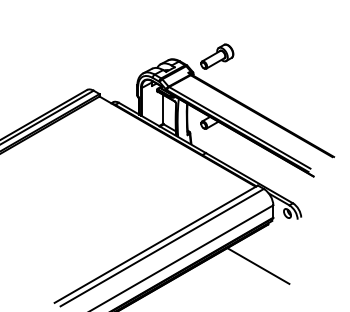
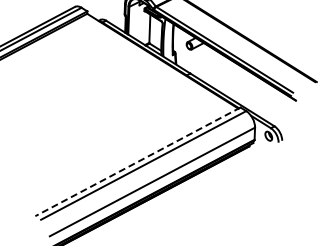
line: (155, 244) -> (137, 162), solid -> dashed
line: (258, 265) -> (238, 186), removed

